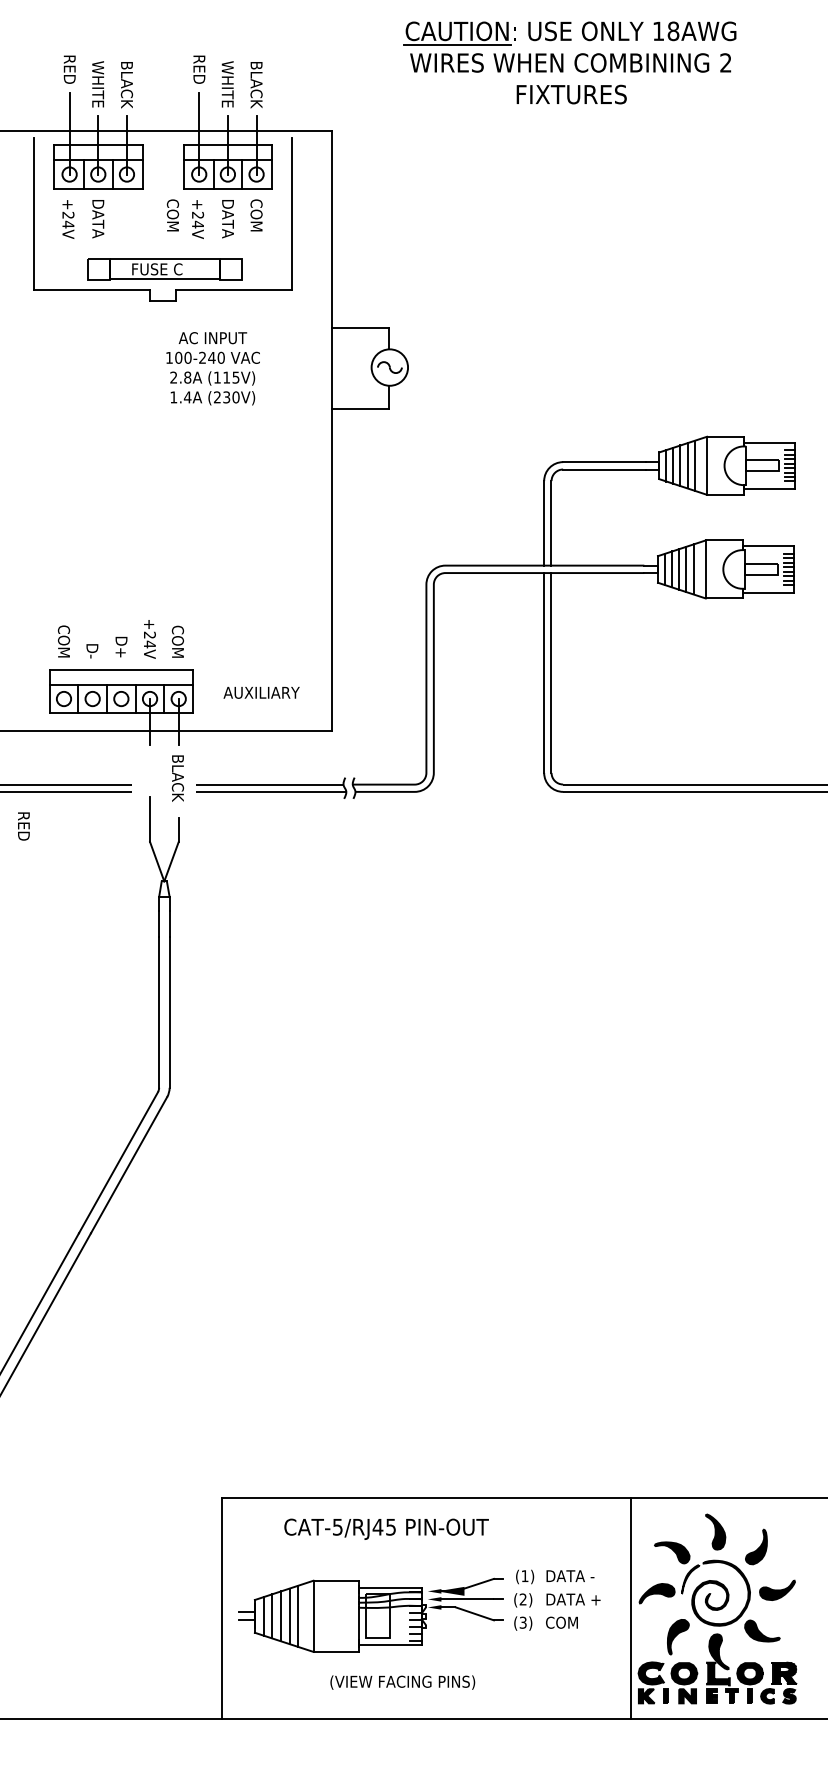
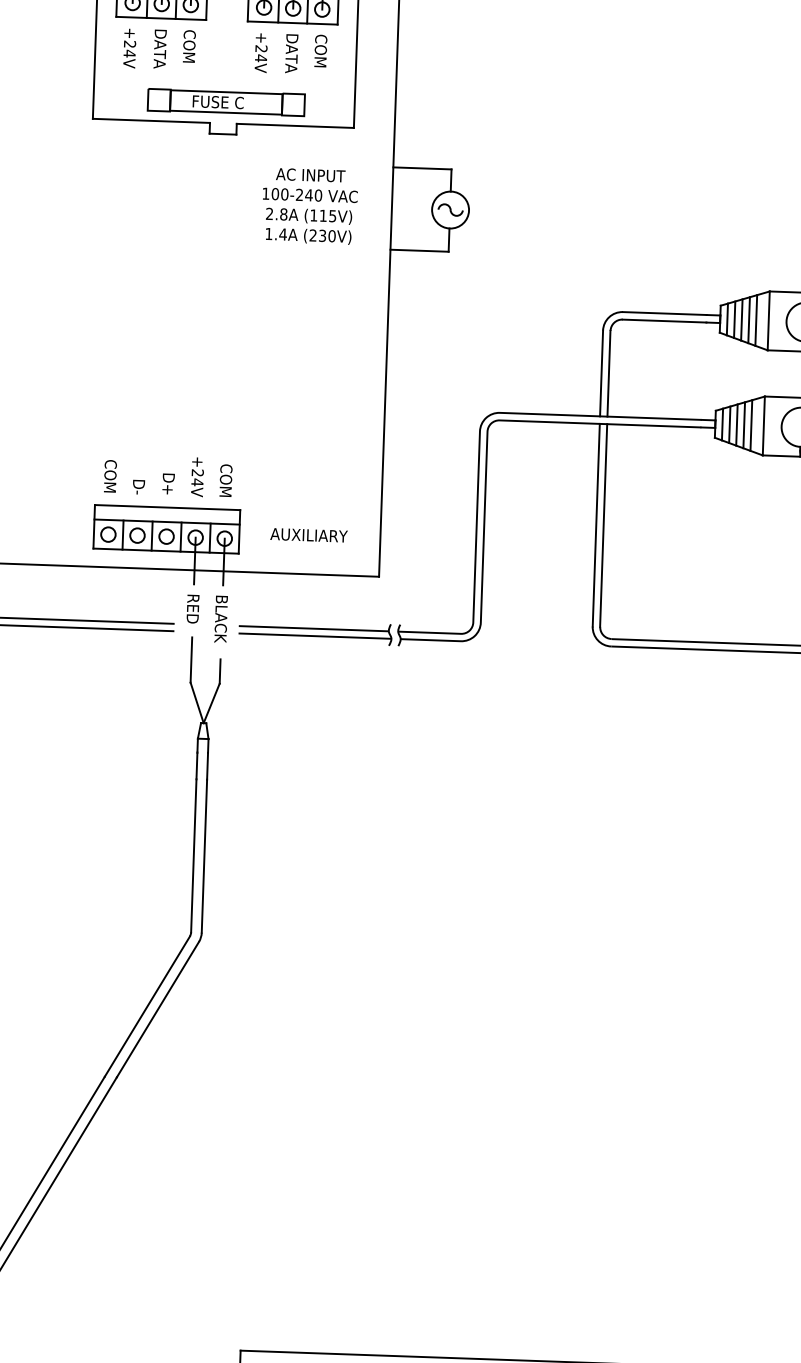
text: (172, 215) -> (188, 46), moved
text: (212, 368) -> (309, 206), moved
text: (23, 826) -> (192, 609), moved

